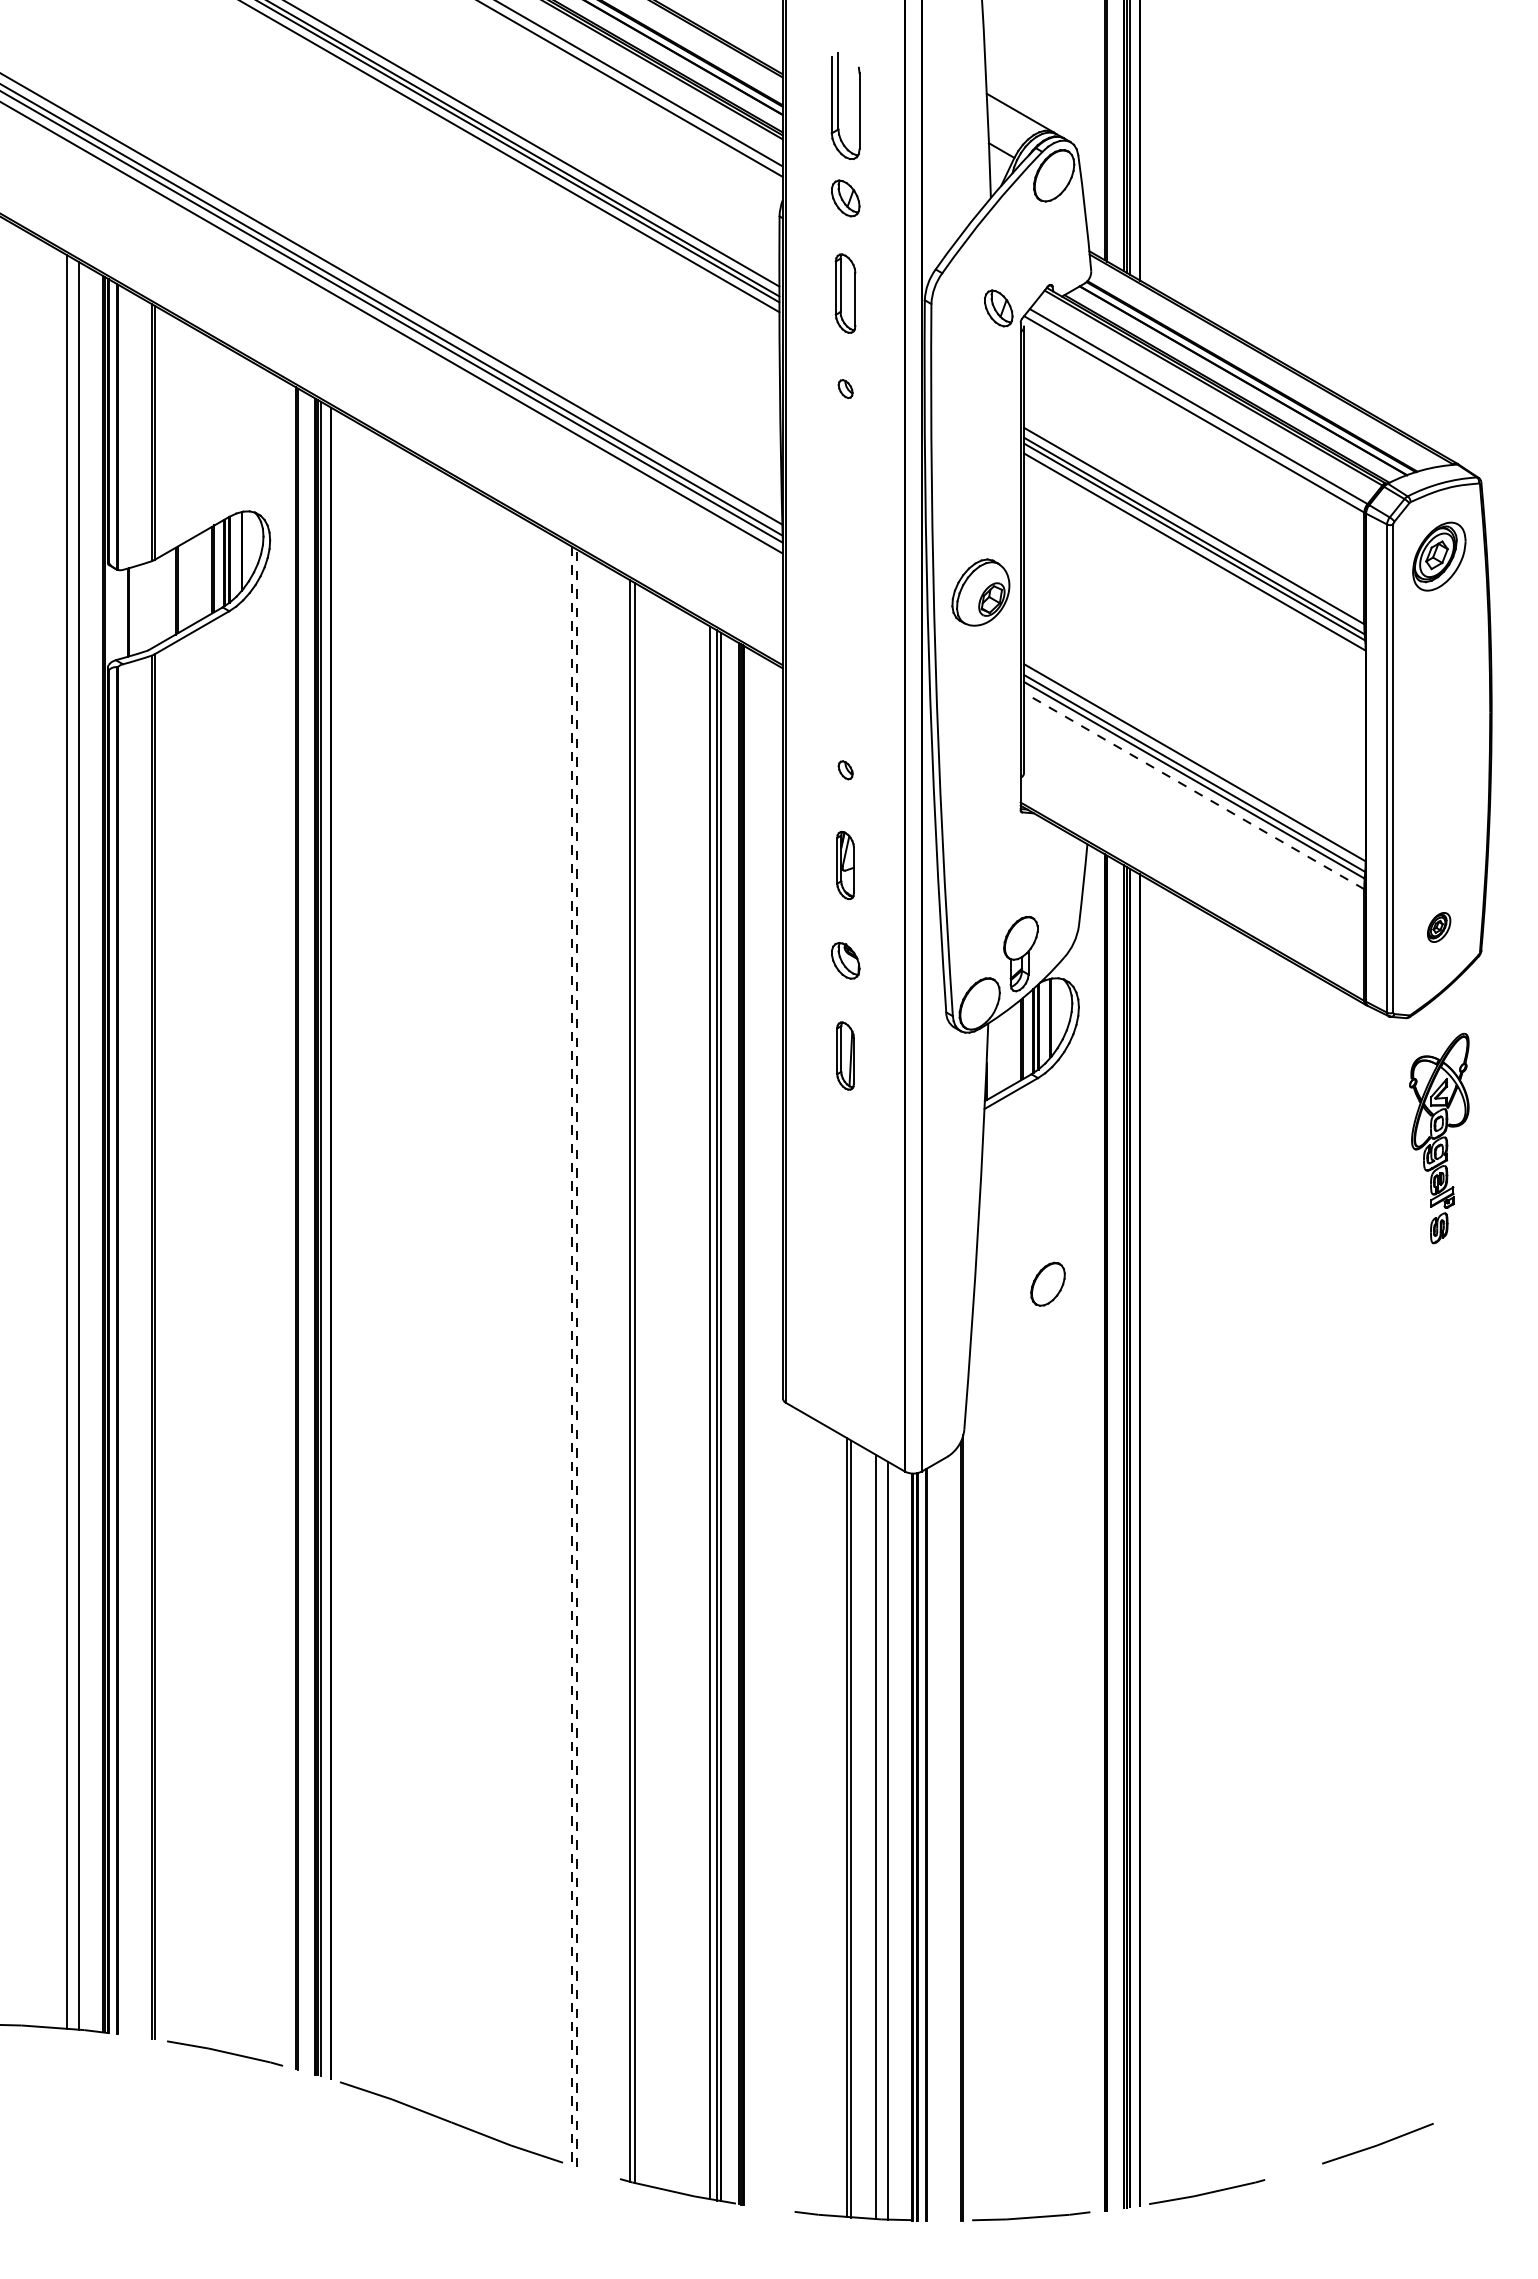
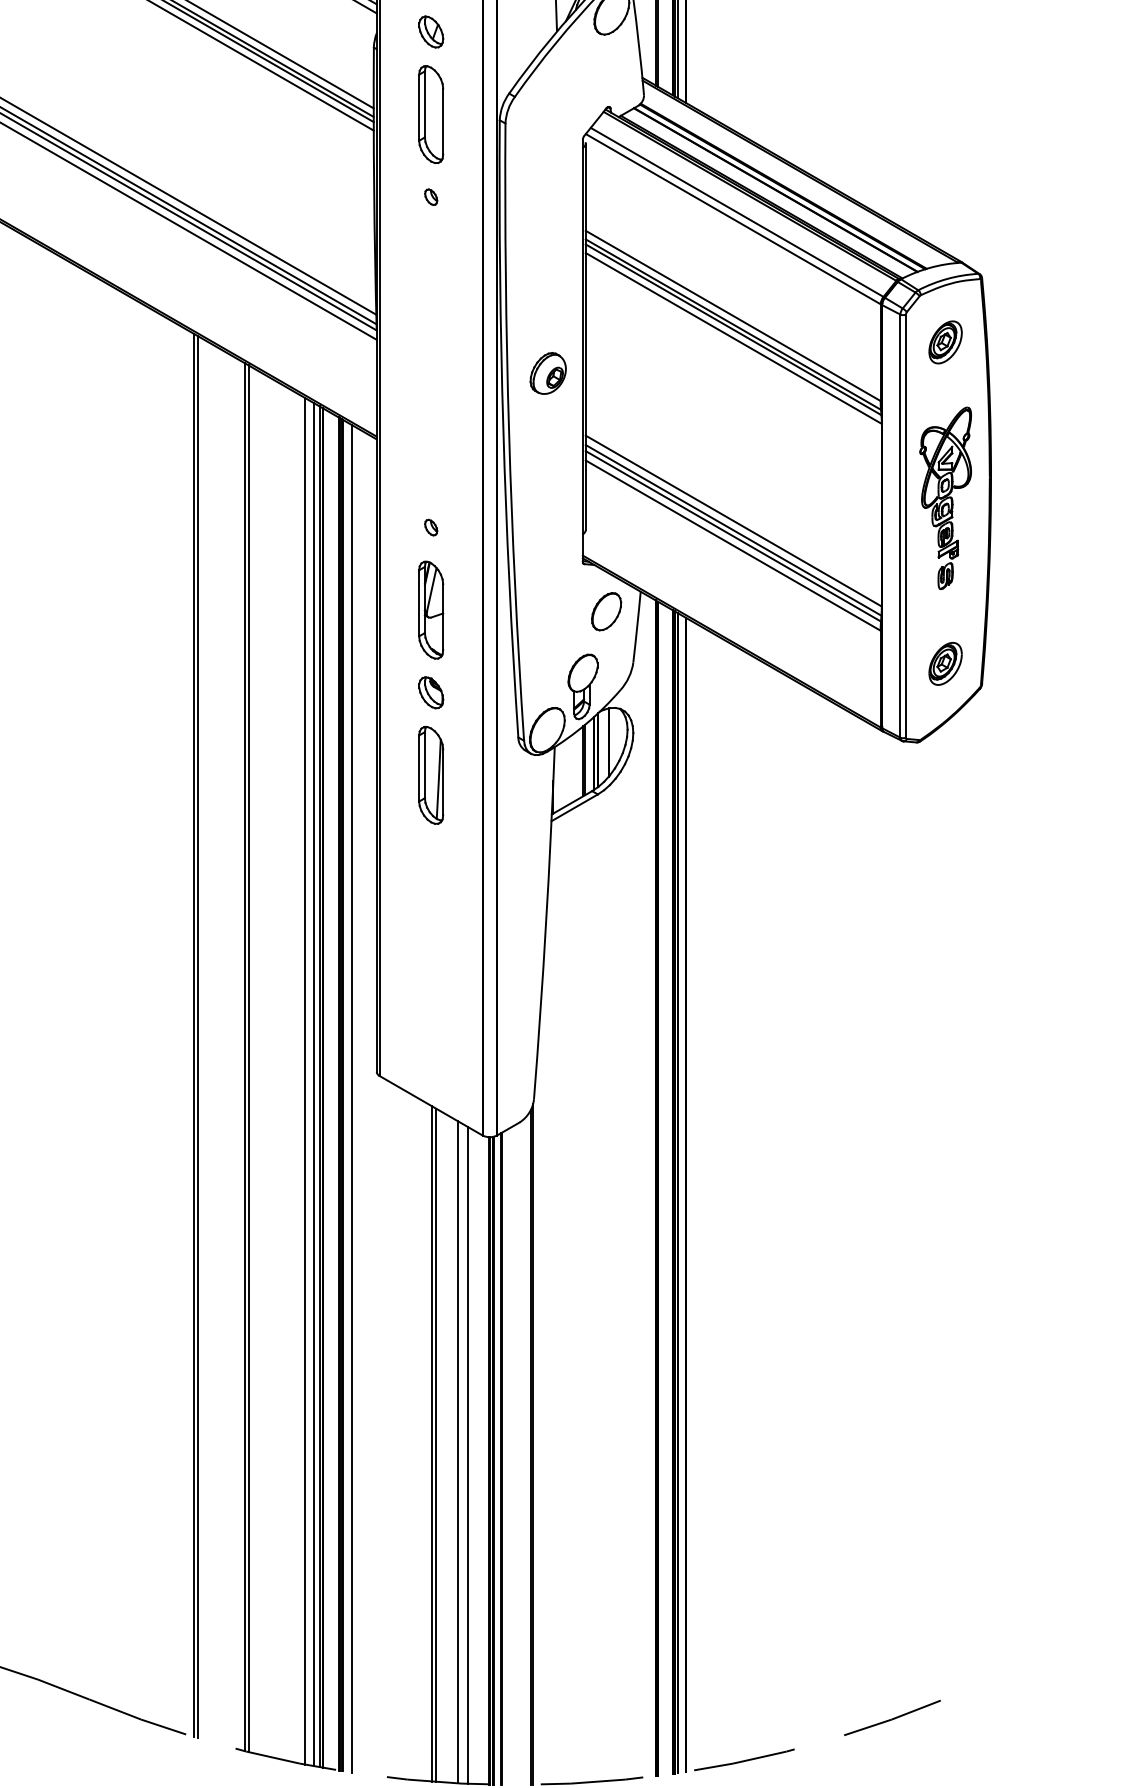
part: (845, 293) -> (431, 114), size x1.43
part: (998, 308) -> (563, 127), removed
part: (1438, 556) -> (944, 342), size x0.71
part: (980, 591) -> (548, 372), size x0.71
line: (1193, 790) -> (732, 545), dashed -> solid
part: (845, 865) -> (431, 610), size x1.67
part: (1438, 927) -> (944, 663), size x1.67
part: (845, 1055) -> (431, 774), size x1.67
part: (1439, 1138) -> (945, 498), moved
part: (1047, 1283) -> (606, 611), moved
line: (571, 1356) -> (193, 1035), dashed -> solid
line: (577, 1358) -> (198, 1037), dashed -> solid
line: (700, 1408) -> (305, 1080), added
line: (753, 1428) -> (351, 1098), added

